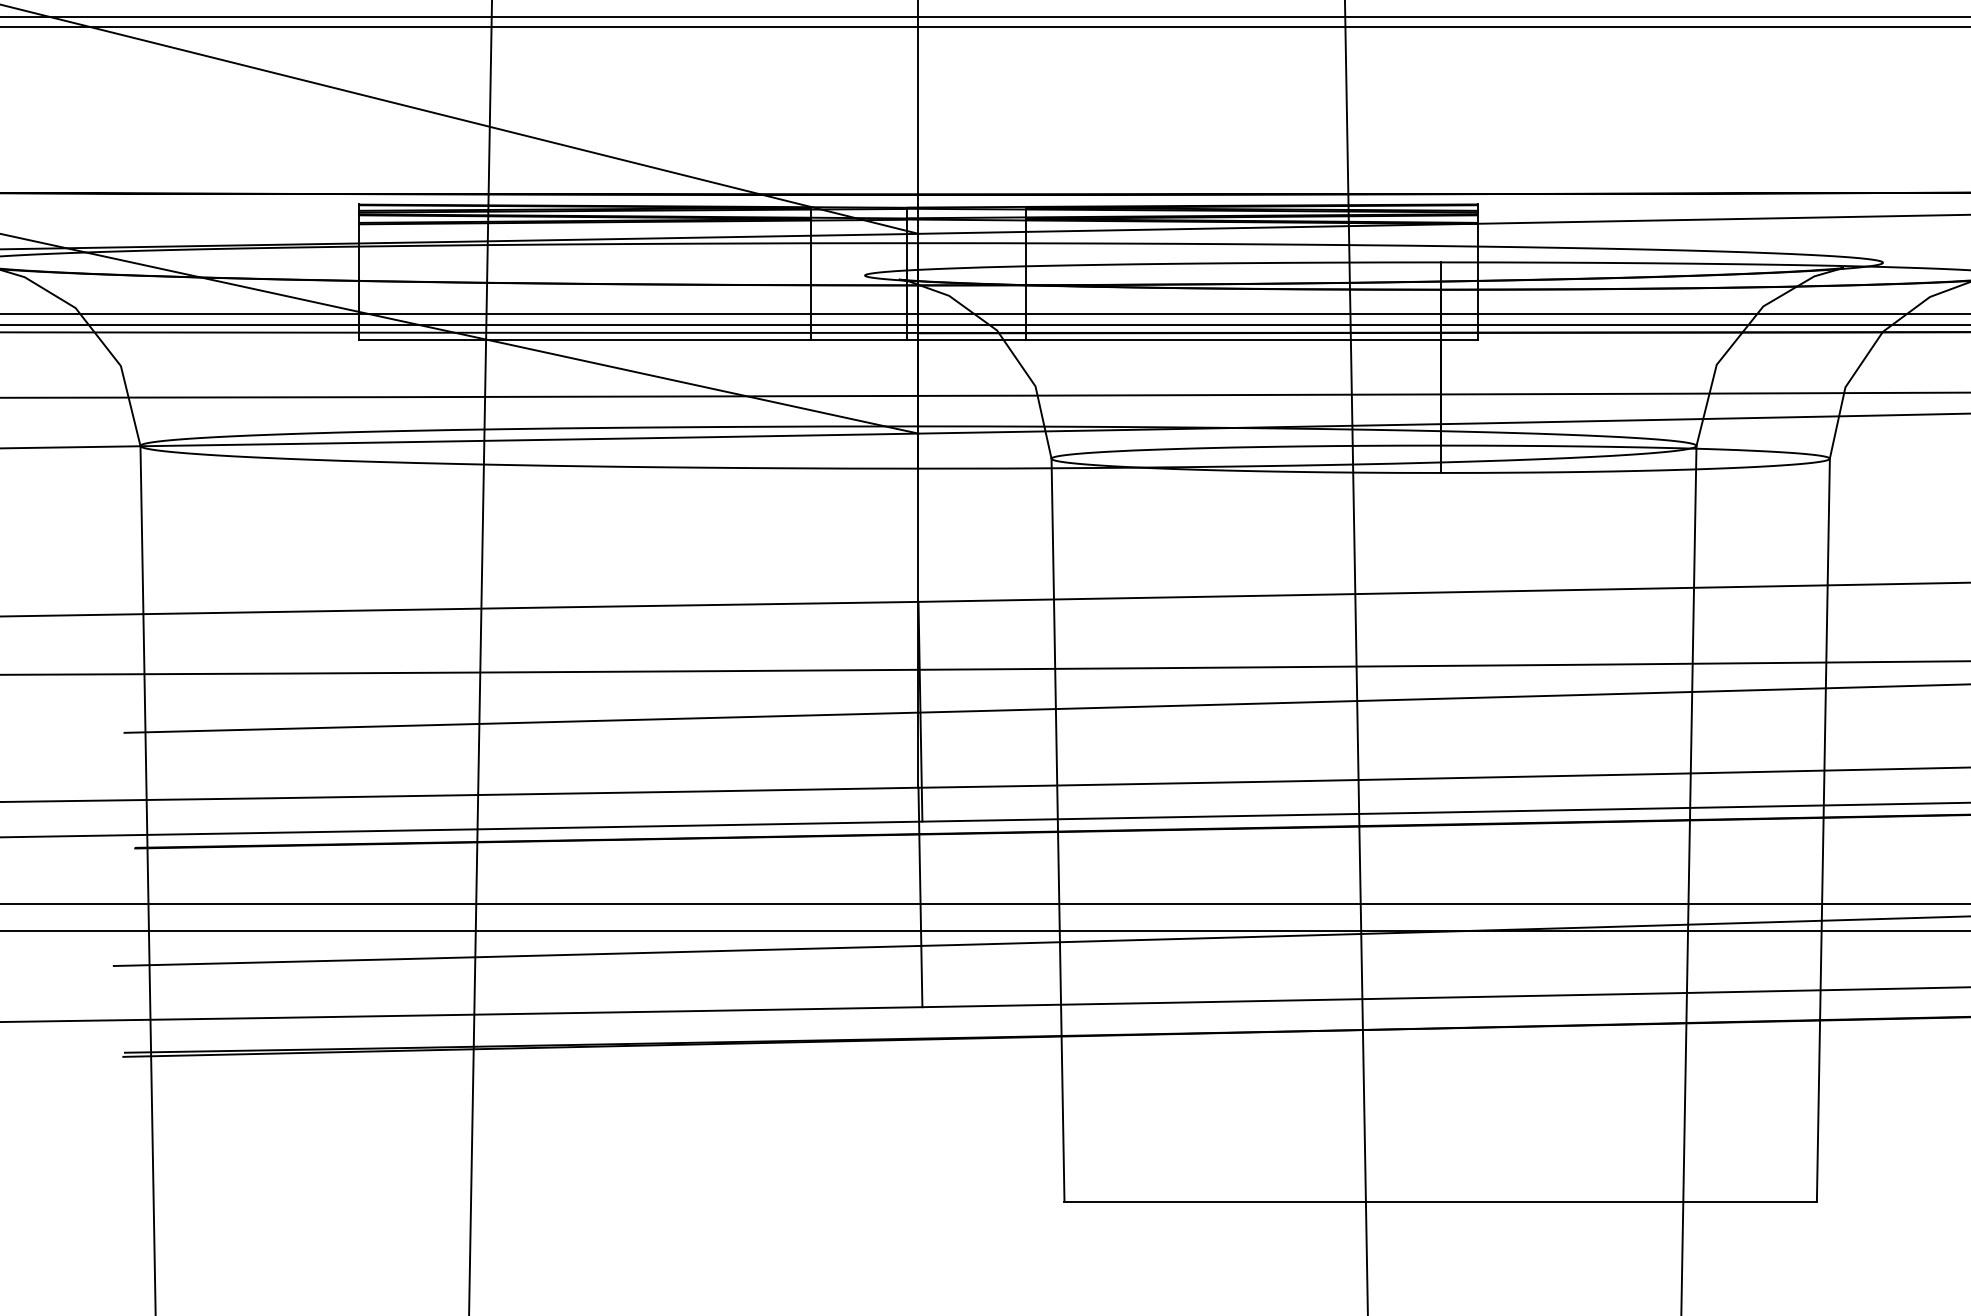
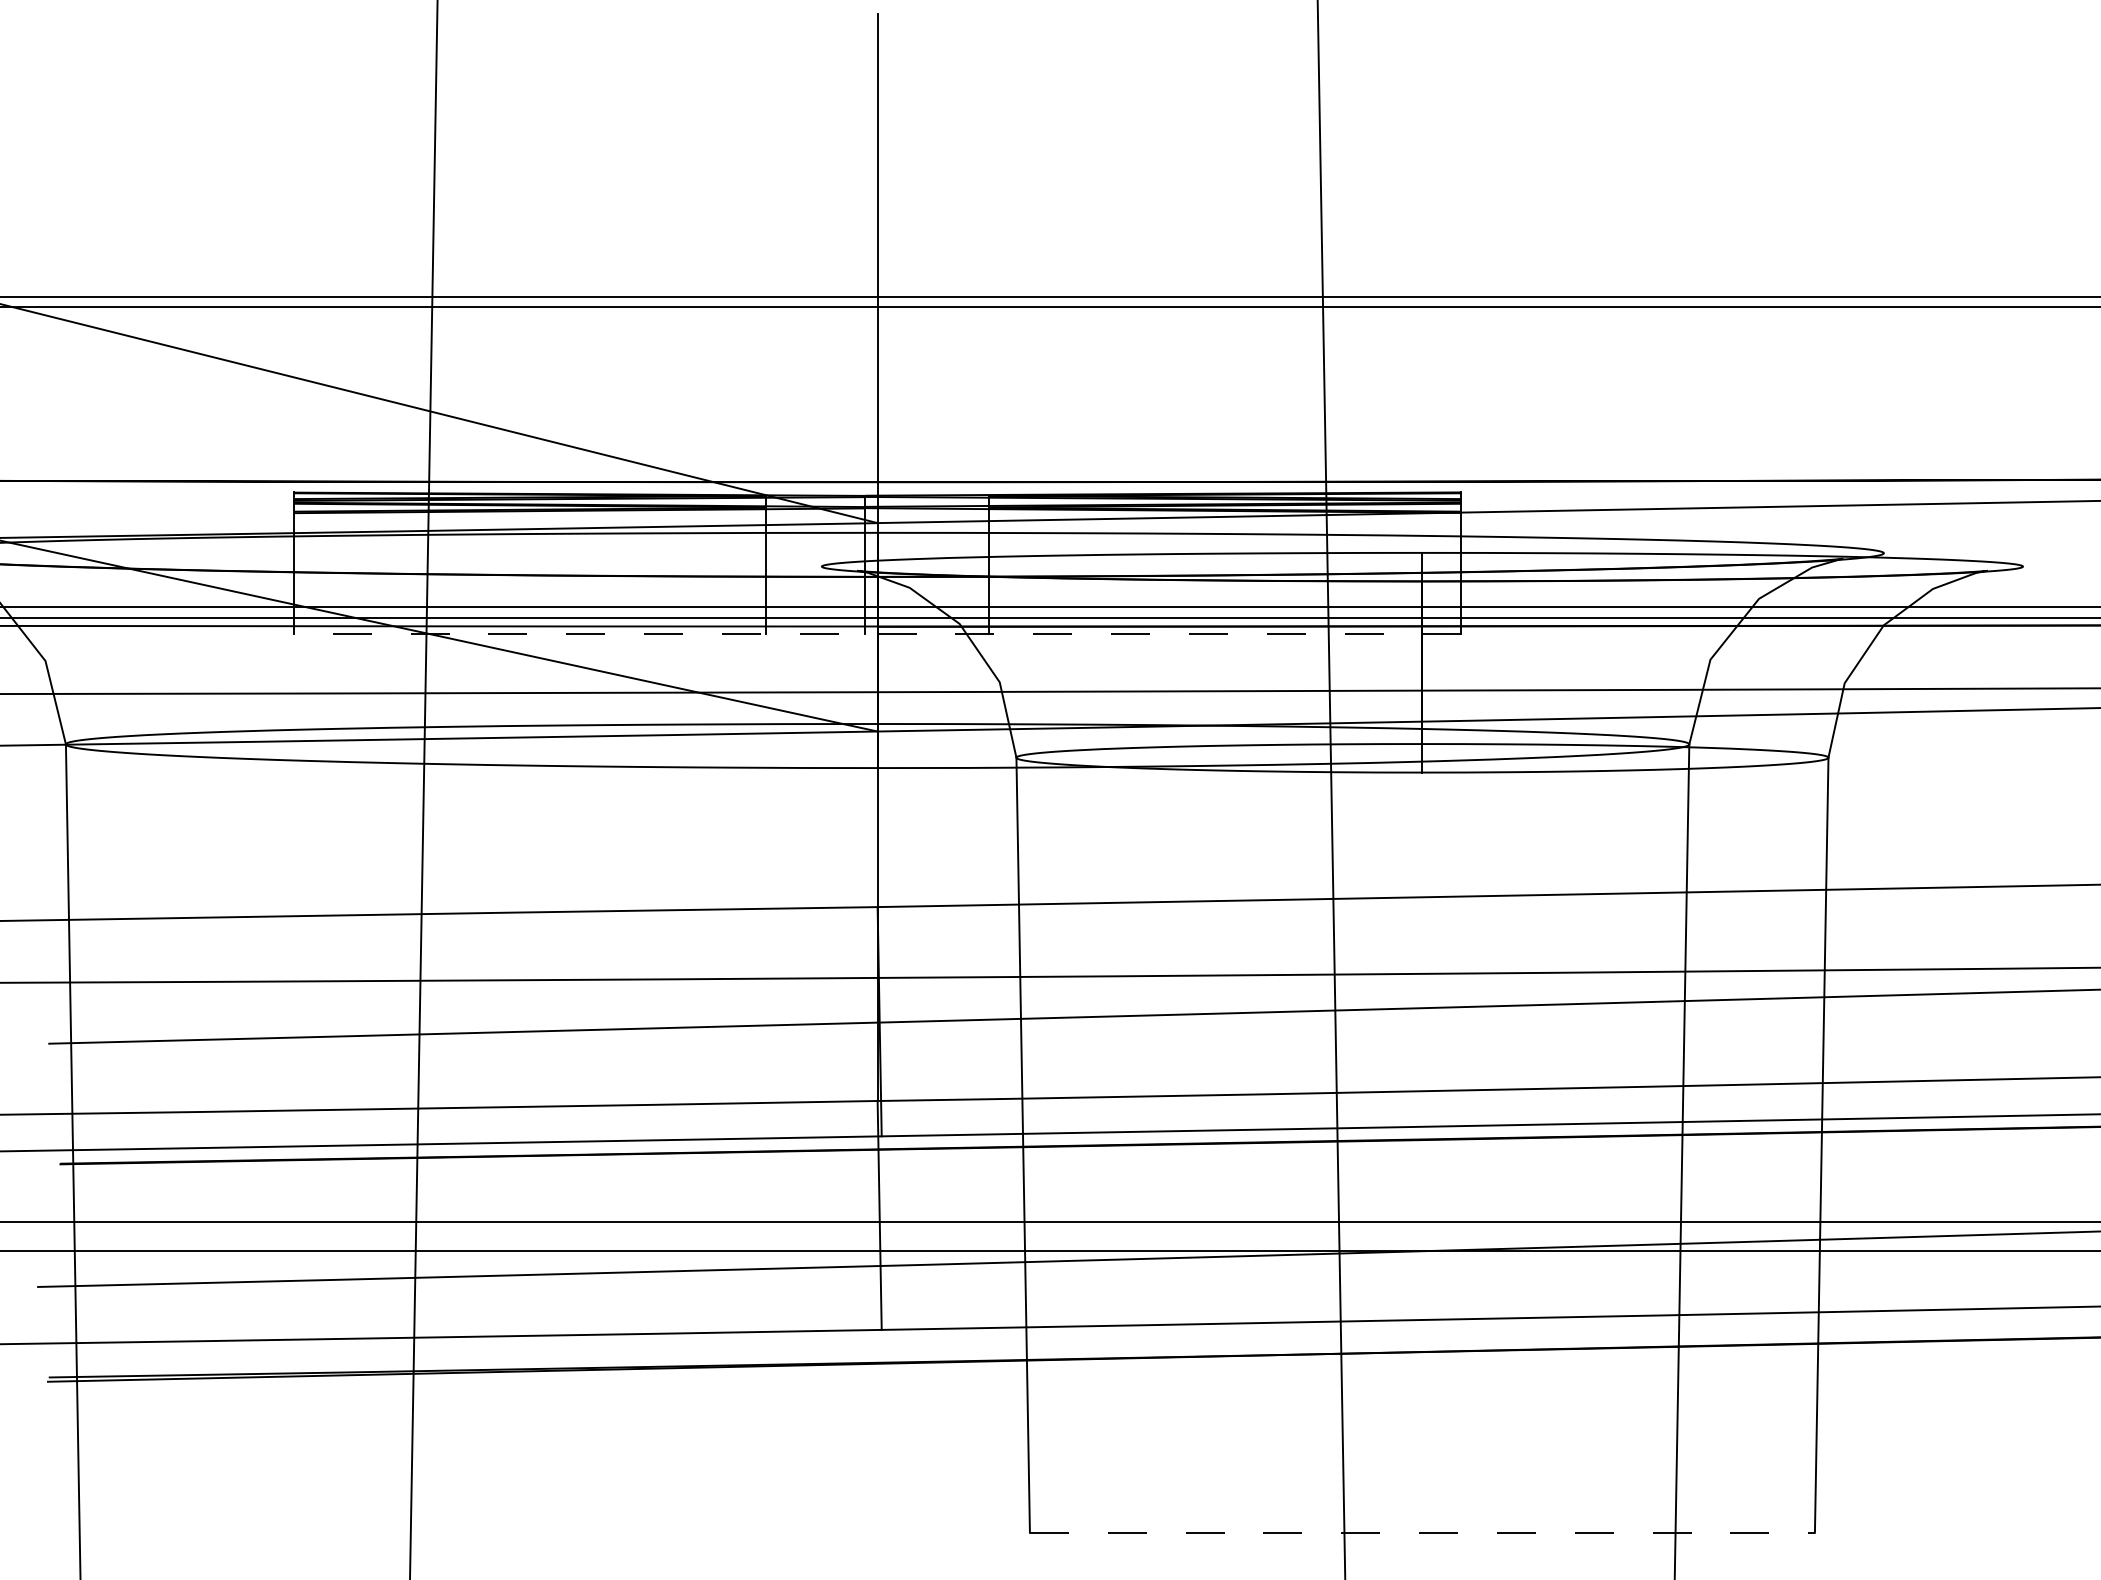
line: (918, 340) -> (877, 634), solid -> dashed
line: (1440, 1201) -> (1422, 1532), solid -> dashed

